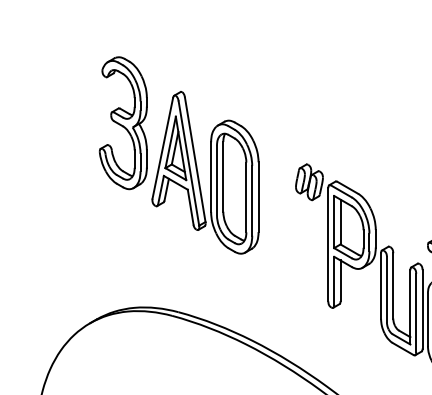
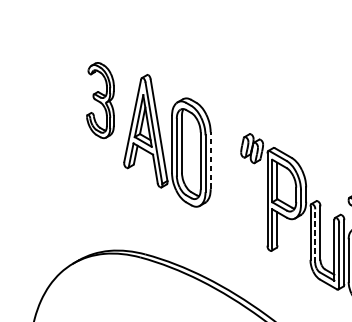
part: (122, 123) -> (99, 100), size x0.7
line: (258, 197) -> (210, 161), solid -> dashed
line: (386, 289) -> (314, 235), solid -> dashed

